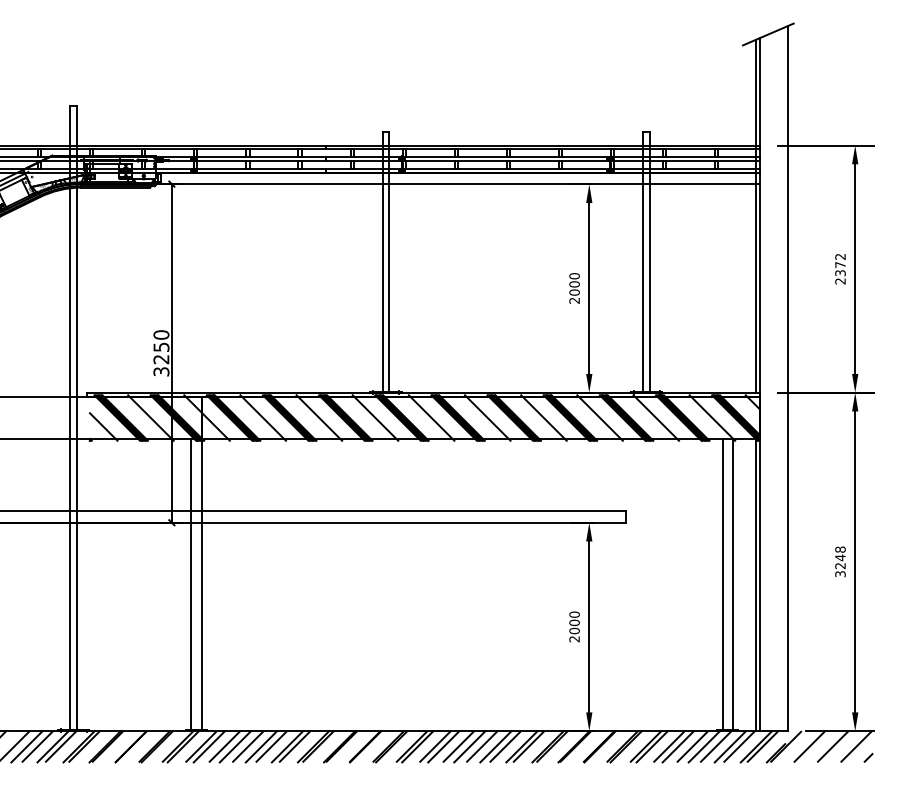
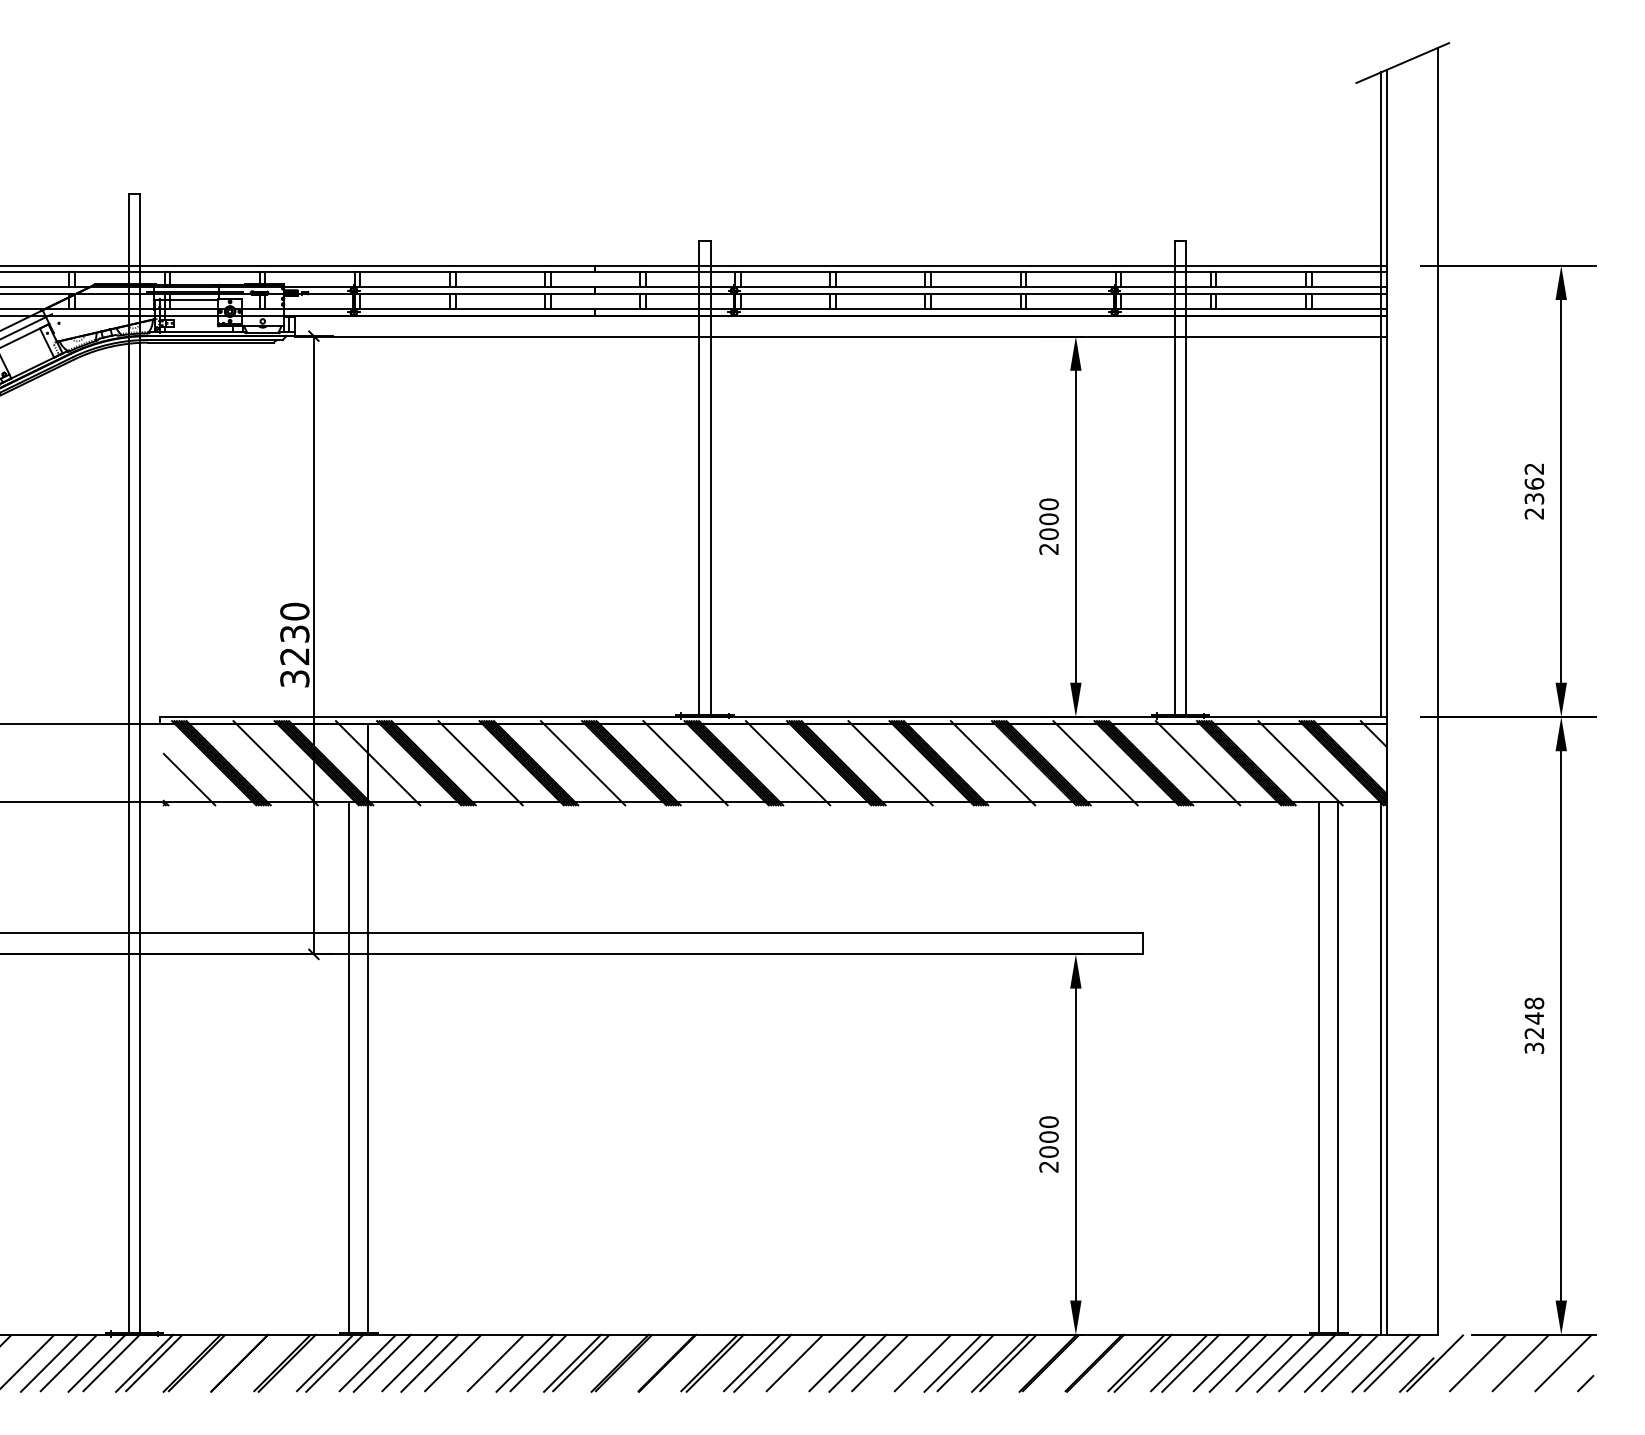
text: (840, 264) -> (1534, 482), 2372 -> 2362
text: (160, 346) -> (293, 632), 3250 -> 3230
line: (261, 746) -> (477, 1362), removed
line: (443, 746) -> (809, 1362), removed
line: (495, 746) -> (904, 1362), removed

